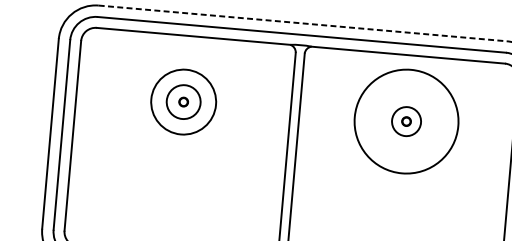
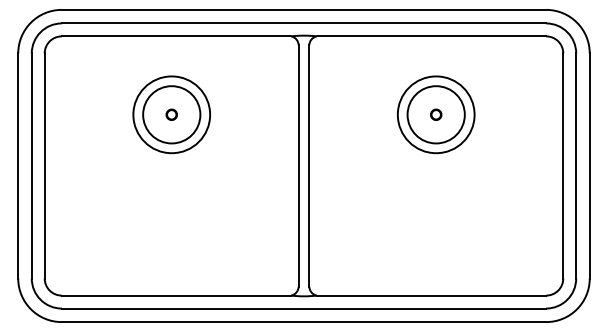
line: (303, 23) -> (304, 9), dashed -> solid
circle: (183, 101) -> (171, 114), size x1.43
circle: (405, 121) -> (435, 114), size x0.62
circle: (405, 121) -> (435, 114), size x1.67

